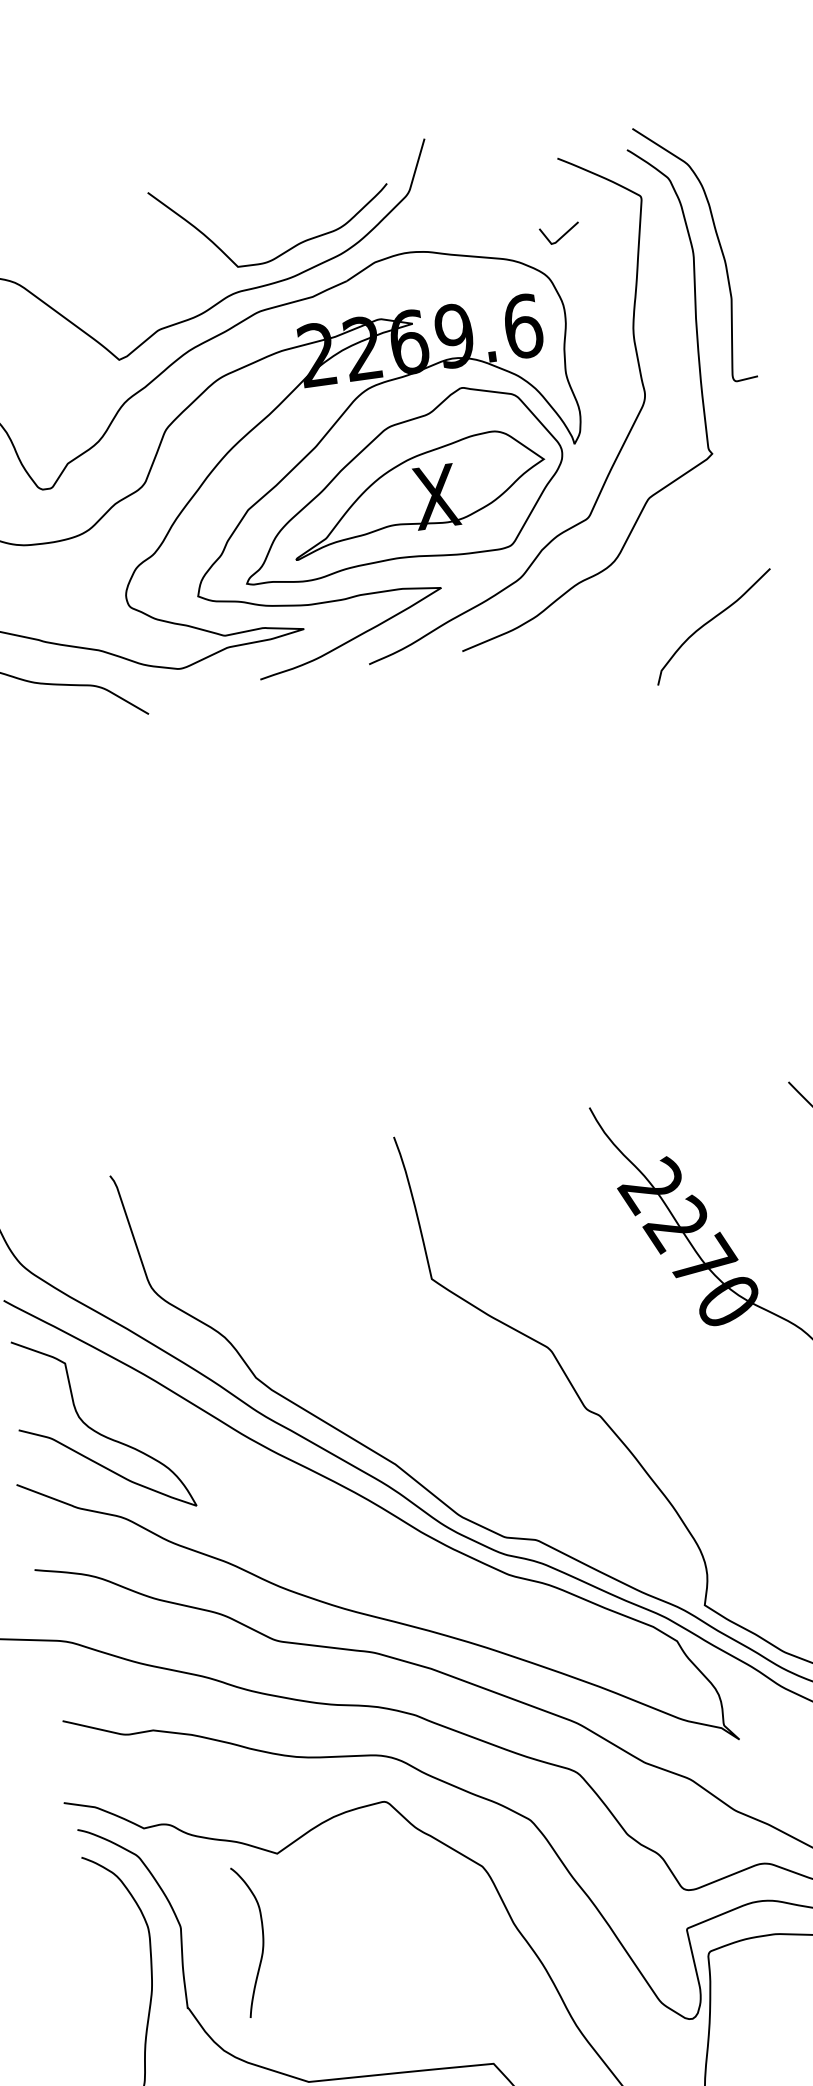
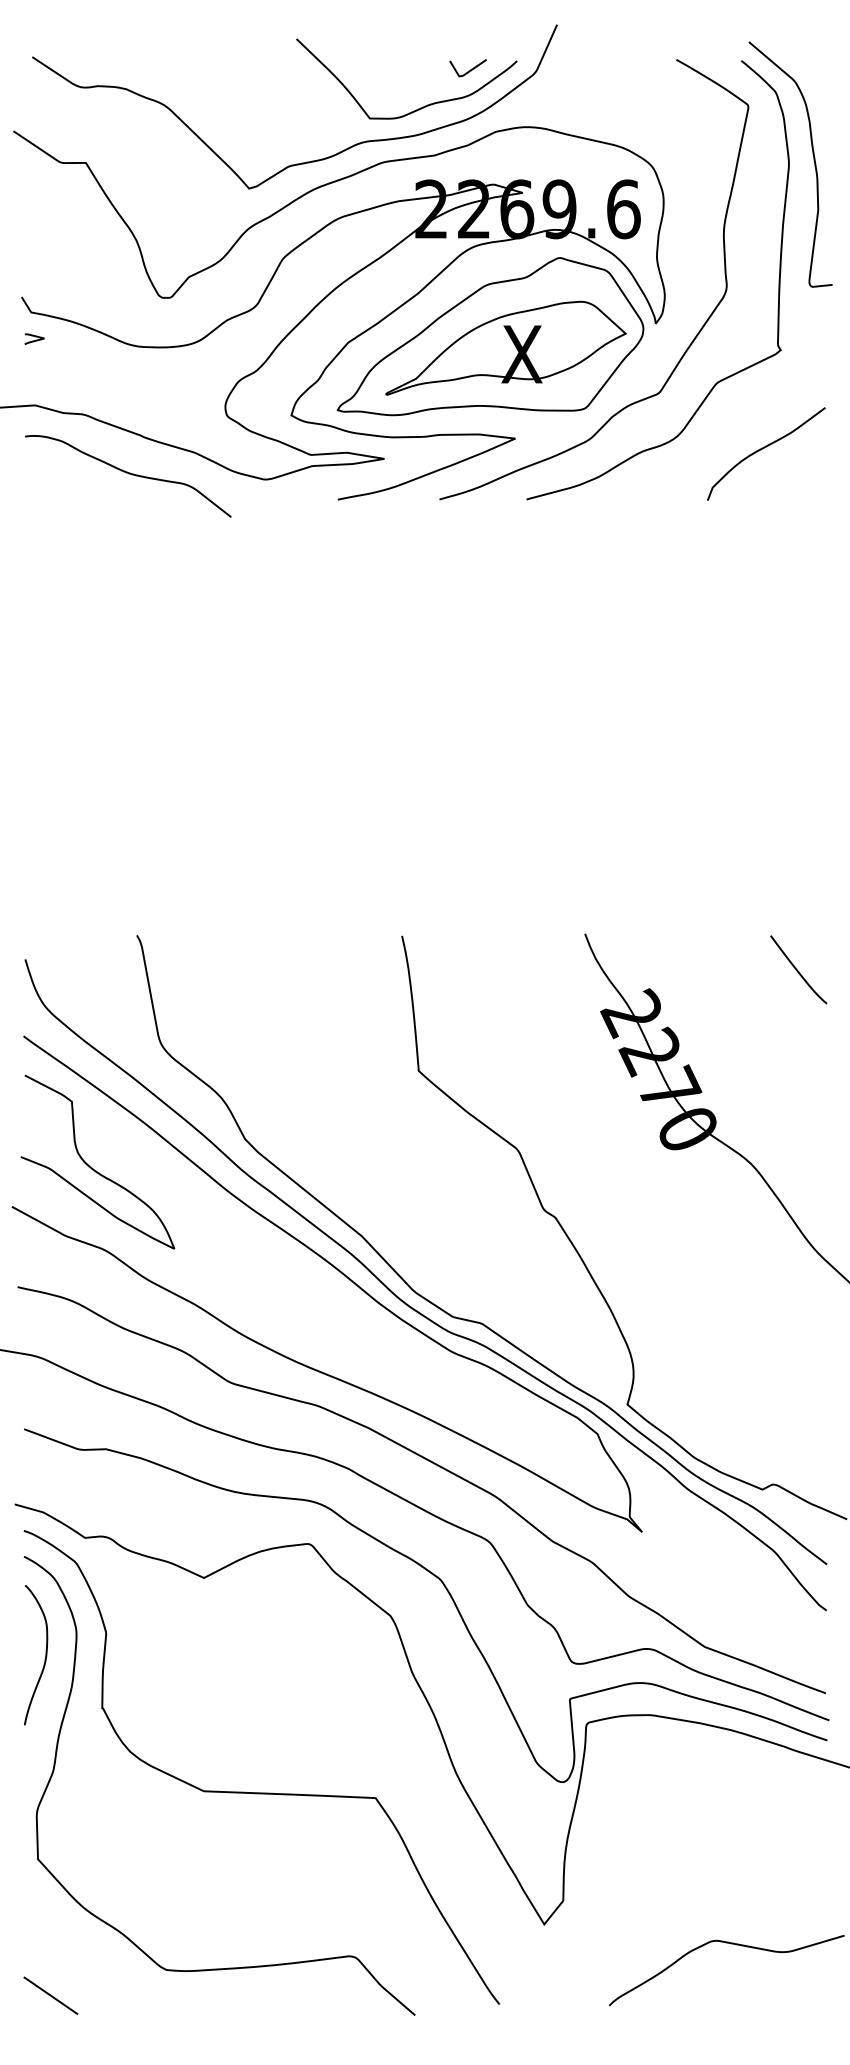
curve: (560, 236) -> (468, 70), moved
curve: (711, 621) -> (764, 448), moved
curve: (262, 1944) -> (44, 1659), moved

